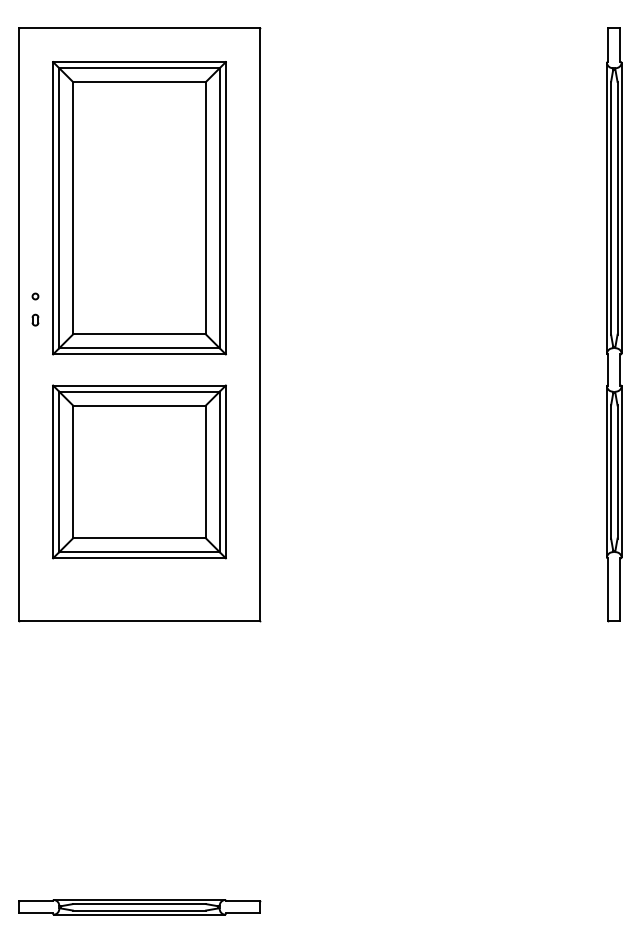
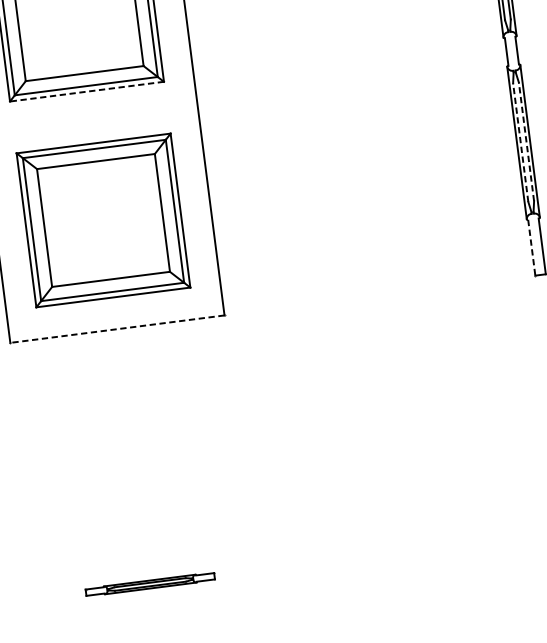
line: (139, 354) -> (87, 91), solid -> dashed
part: (139, 471) -> (103, 220), moved
line: (611, 472) -> (521, 143), solid -> dashed
line: (617, 472) -> (526, 142), solid -> dashed
line: (608, 590) -> (531, 248), solid -> dashed
line: (139, 620) -> (117, 328), solid -> dashed
part: (139, 907) -> (150, 584), size x0.6

